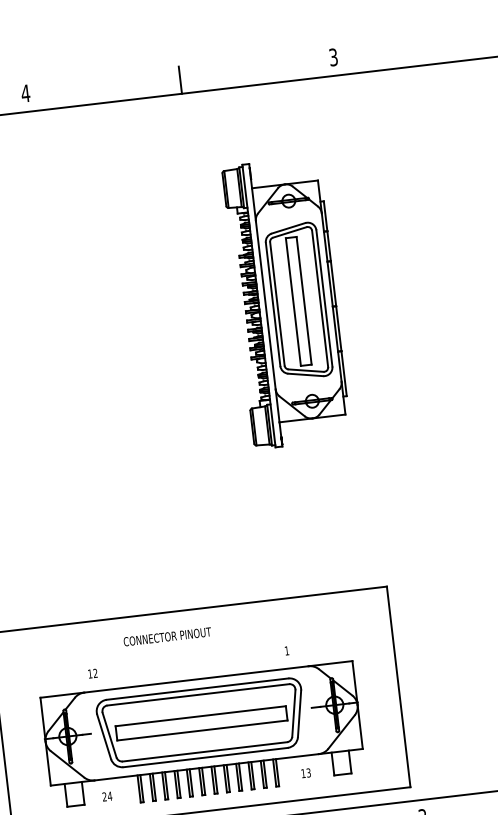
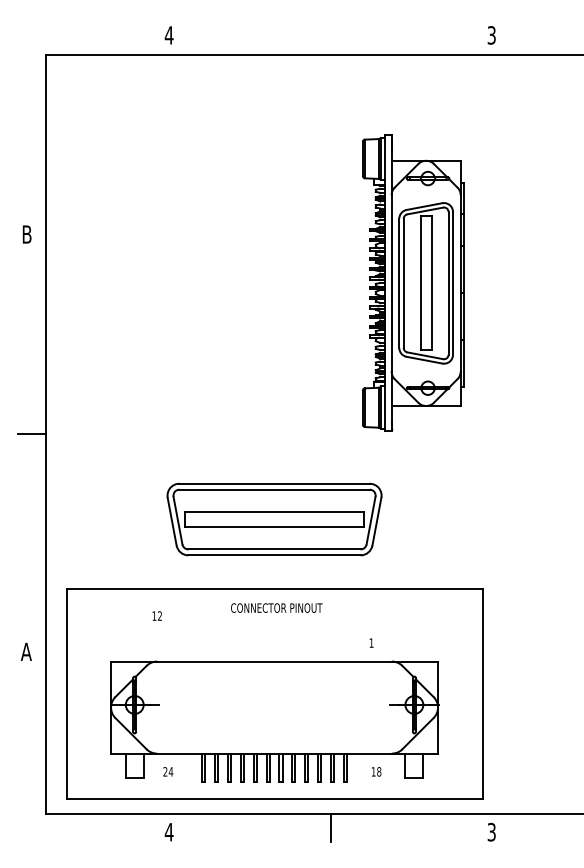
line: (180, 80) -> (330, 40), removed
text: (167, 636) -> (276, 607), moved
text: (92, 673) -> (156, 615), moved
part: (201, 723) -> (274, 519), moved
text: (308, 772) -> (379, 771), 13 -> 18

